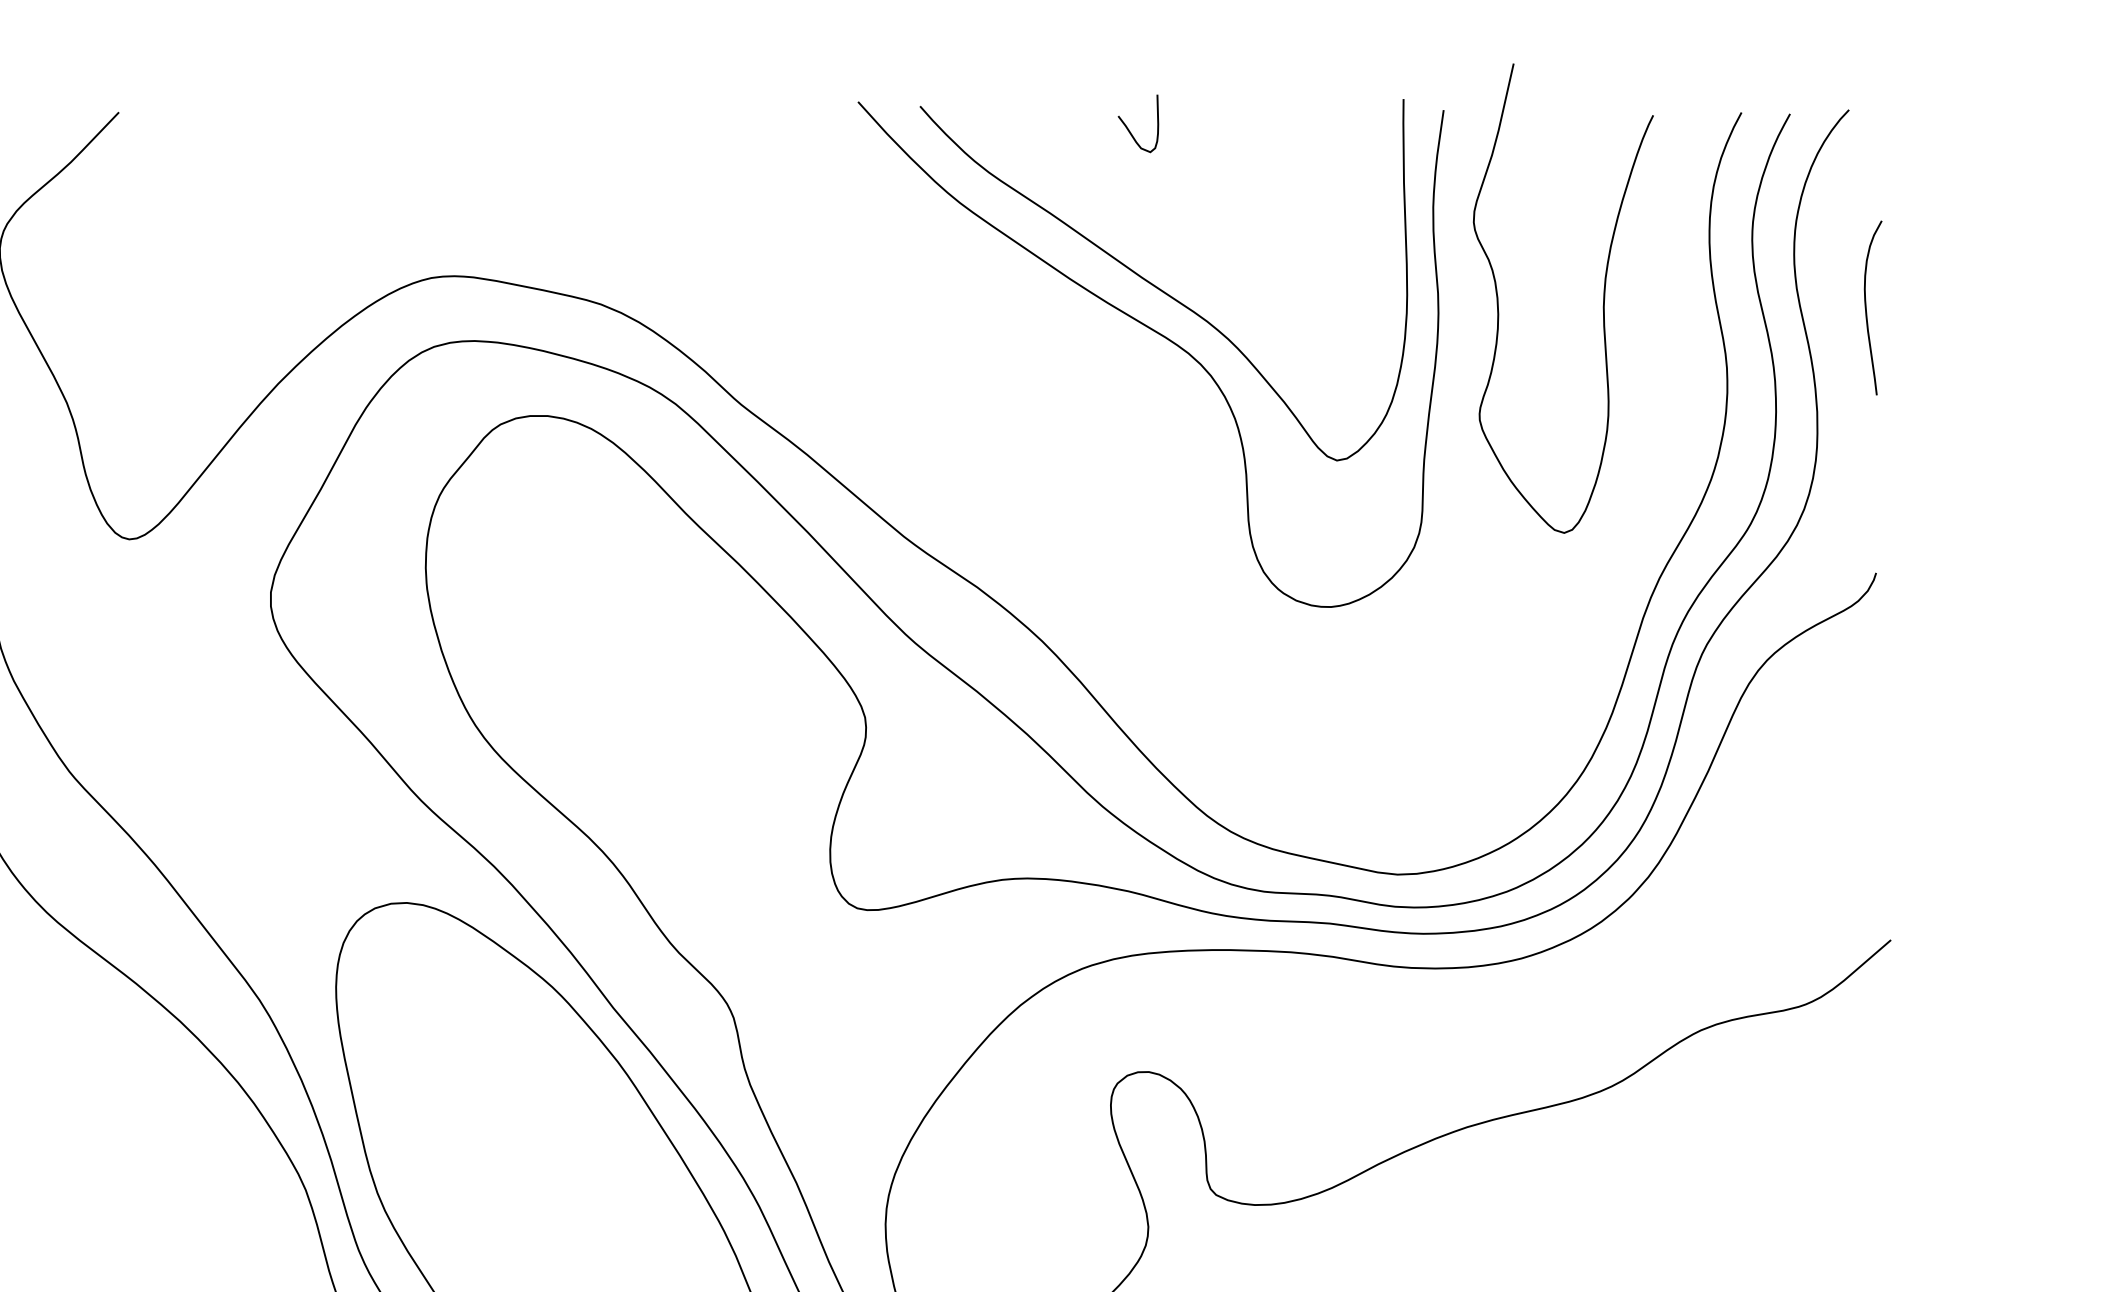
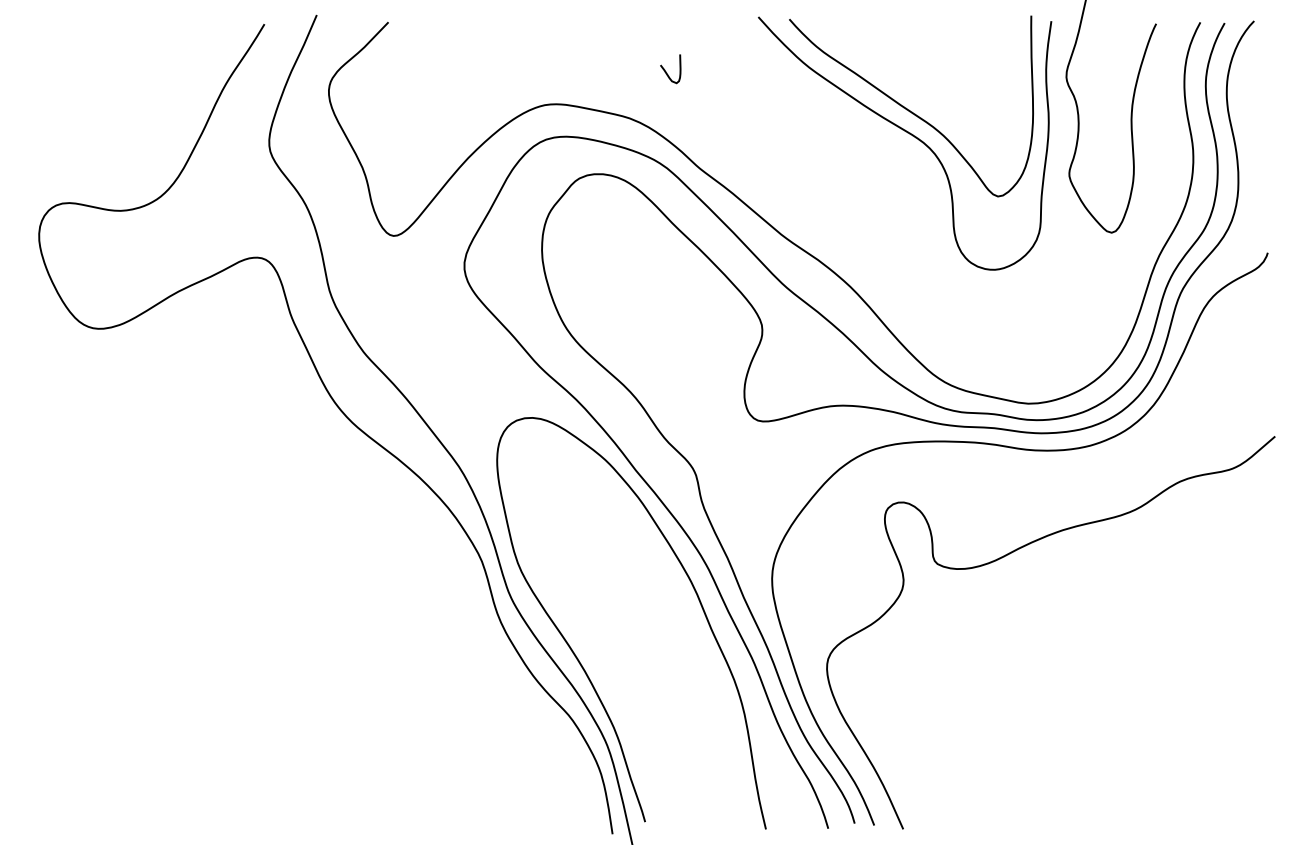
curve: (1130, 128) -> (666, 71), moved
curve: (1867, 306) -> (1263, 119), removed

